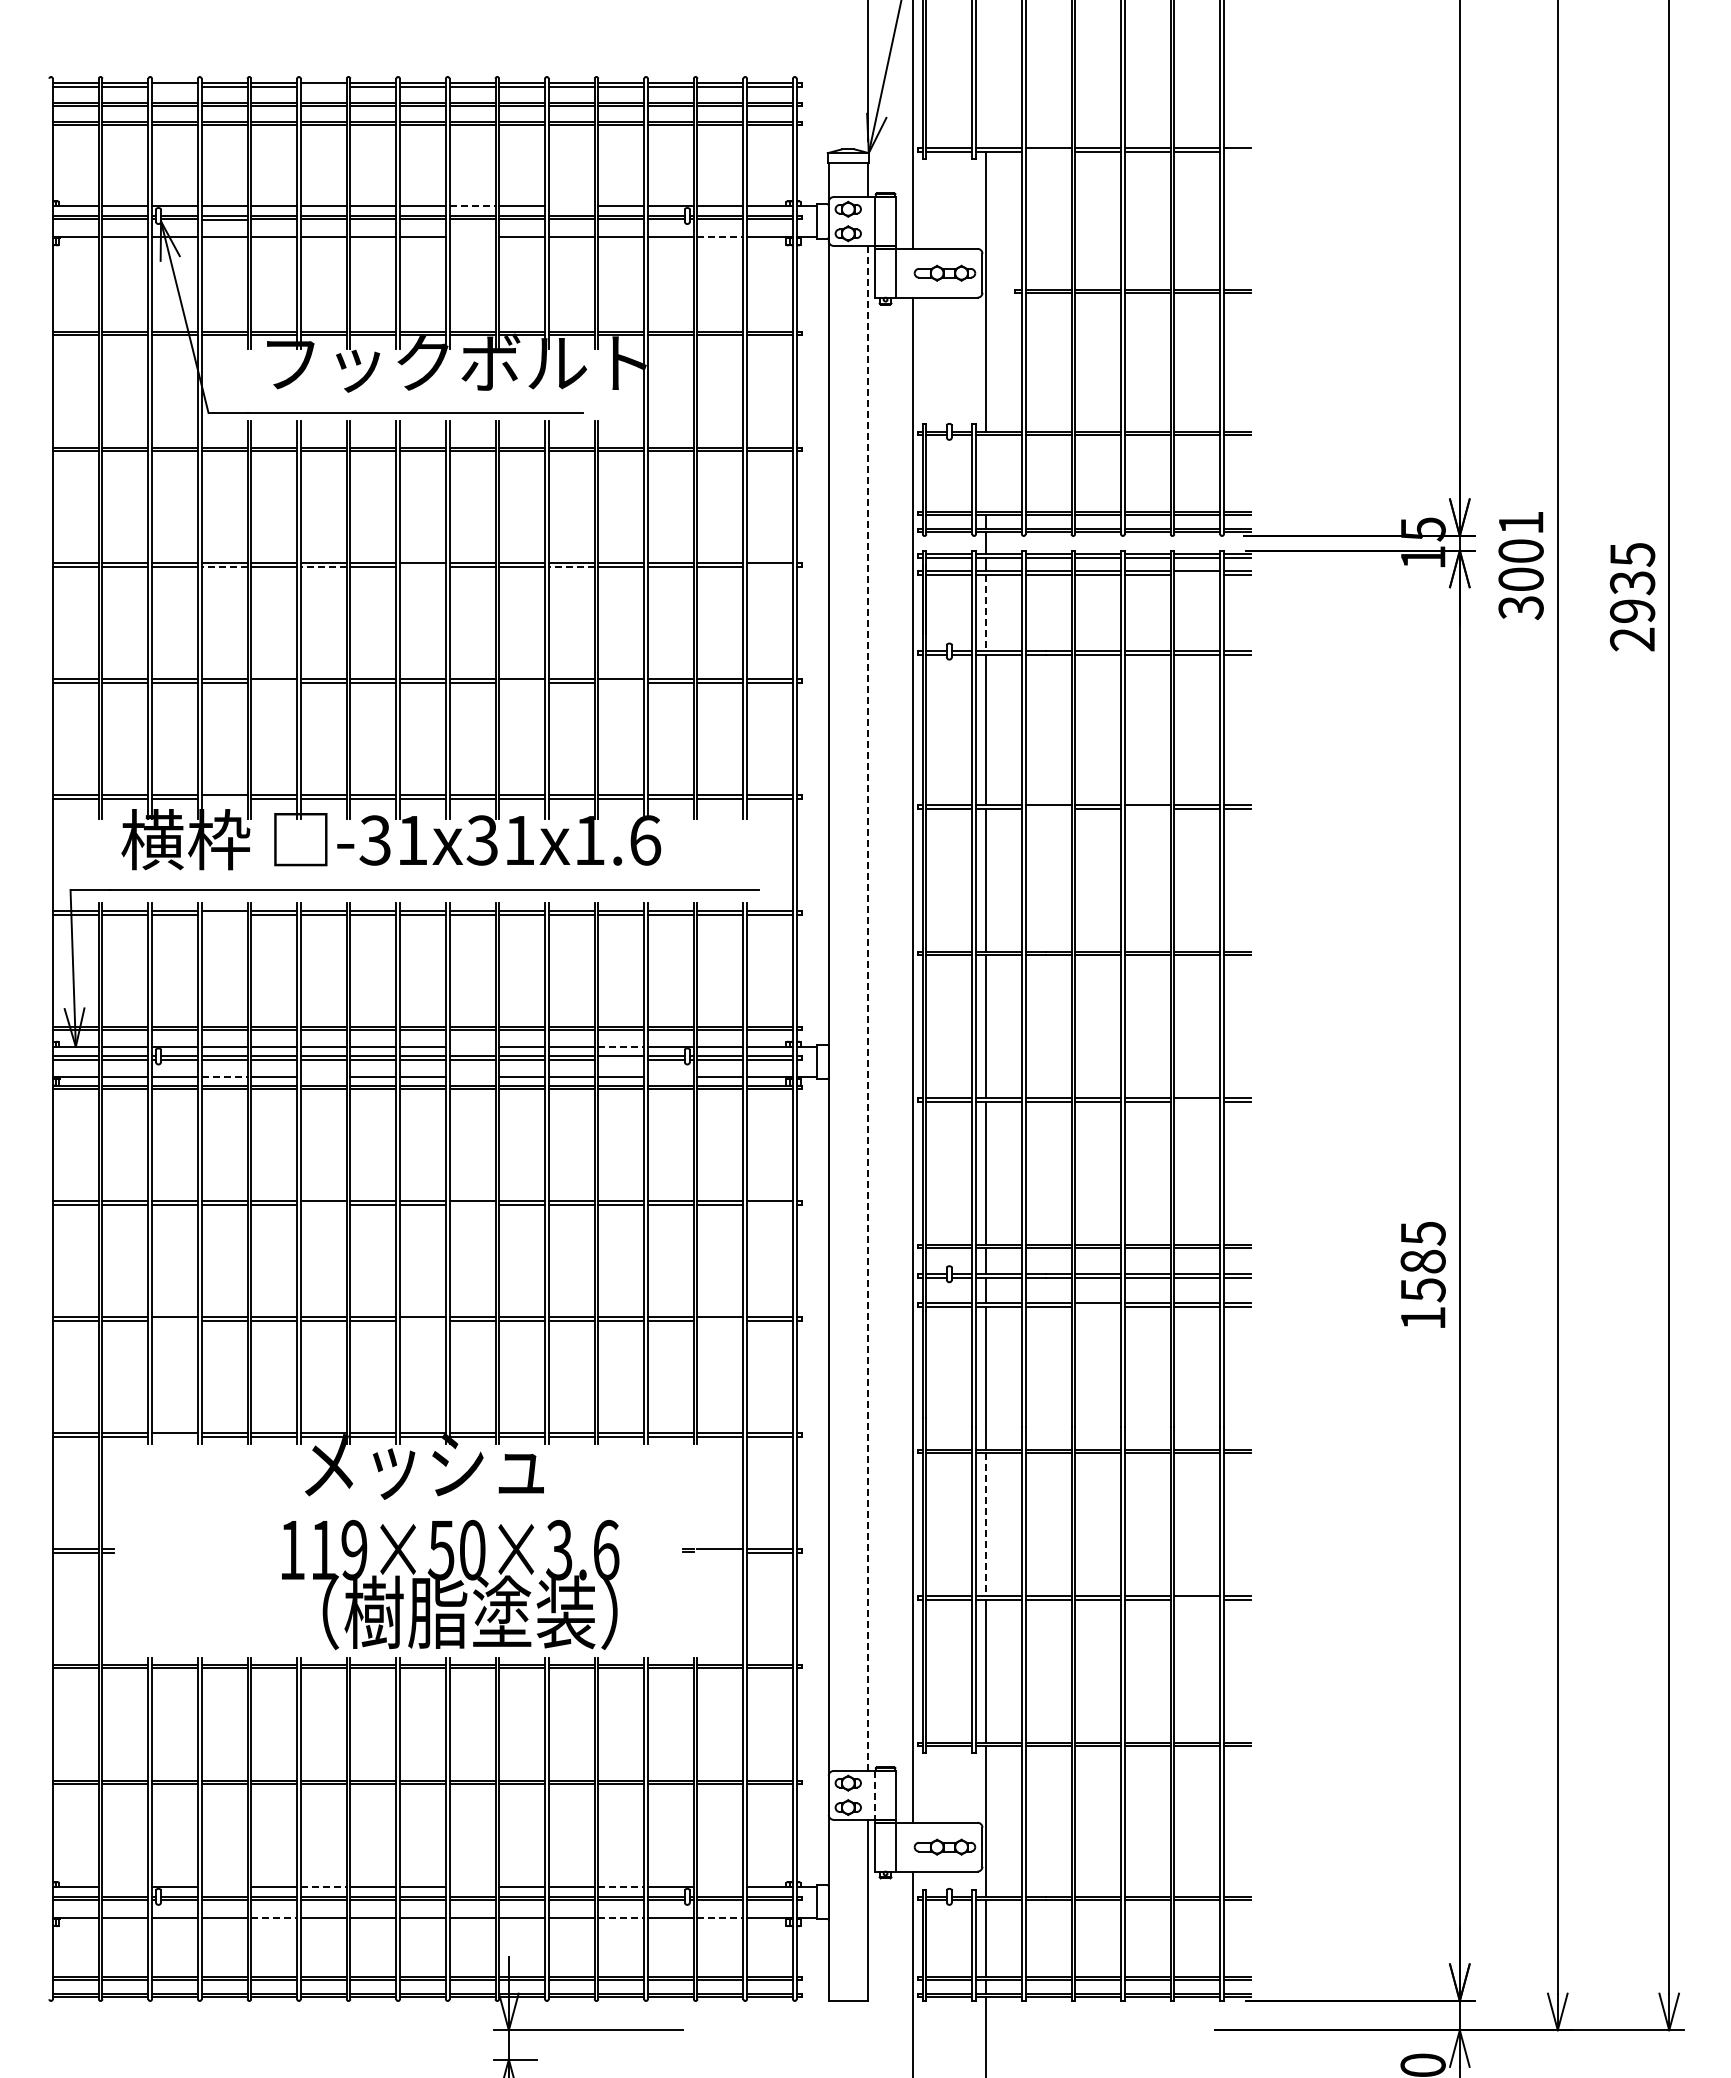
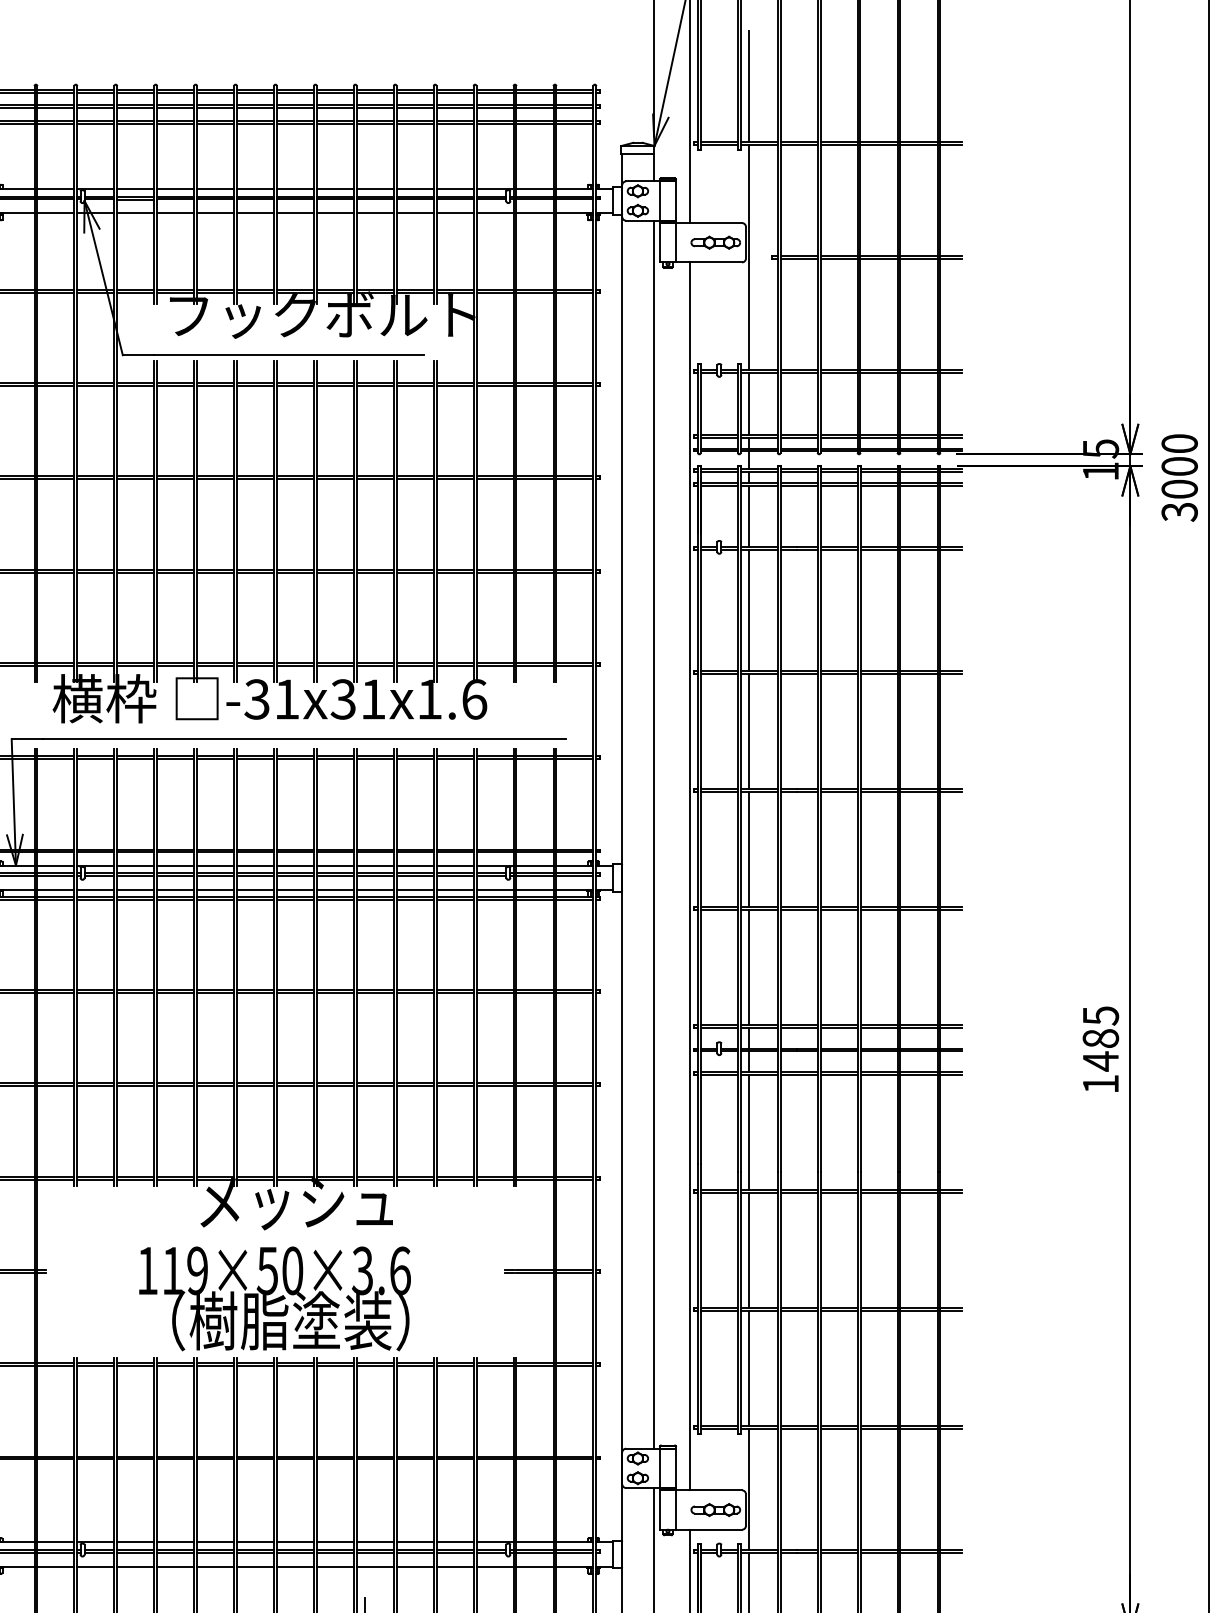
line: (986, 79) -> (749, 86), added
line: (174, 86) -> (95, 92), added
line: (323, 86) -> (215, 92), added
line: (1048, 151) -> (799, 144), added
line: (1236, 151) -> (950, 144), added
line: (473, 206) -> (336, 188), dashed -> solid
line: (571, 206) -> (415, 188), added
line: (472, 236) -> (335, 213), added
line: (720, 236) -> (535, 213), dashed -> solid
line: (986, 473) -> (749, 403), added
text: (1520, 522) -> (1179, 443), 3001 -> 3000
line: (224, 567) -> (135, 479), dashed -> solid
line: (323, 567) -> (215, 479), dashed -> solid
line: (422, 567) -> (295, 479), added
line: (571, 567) -> (415, 479), dashed -> solid
line: (770, 567) -> (575, 479), added
line: (1197, 574) -> (919, 485), added
line: (986, 613) -> (749, 516), dashed -> solid
line: (274, 682) -> (175, 572), added
line: (522, 682) -> (375, 572), added
line: (621, 682) -> (455, 572), added
line: (224, 798) -> (135, 665), added
line: (1048, 808) -> (799, 673), added
line: (1147, 808) -> (878, 673), added
line: (224, 914) -> (135, 759), added
line: (867, 1008) -> (653, 834), dashed -> solid
line: (472, 1046) -> (335, 865), added
line: (621, 1046) -> (455, 865), dashed -> solid
line: (621, 1059) -> (455, 875), added
line: (225, 1077) -> (136, 890), dashed -> solid
line: (323, 1077) -> (215, 890), added
line: (472, 1077) -> (335, 890), added
line: (670, 1077) -> (494, 890), added
line: (1197, 1101) -> (919, 909), added
line: (323, 1204) -> (215, 992), added
line: (472, 1204) -> (335, 992), added
line: (770, 1204) -> (575, 992), added
text: (1423, 1289) -> (1101, 1060), 1585 -> 1485
line: (1098, 1306) -> (839, 1074), added
line: (174, 1320) -> (95, 1085), added
line: (422, 1320) -> (295, 1085), added
line: (720, 1320) -> (535, 1085), added
line: (174, 1436) -> (95, 1179), added
line: (986, 1525) -> (749, 1251), dashed -> solid
line: (720, 1552) -> (535, 1272), added
text: (450, 1585) -> (274, 1299), moved
line: (1197, 1599) -> (919, 1310), added
line: (875, 1795) -> (659, 1468), dashed -> solid
line: (125, 1887) -> (55, 1542), added
line: (224, 1887) -> (135, 1542), added
line: (324, 1887) -> (216, 1542), dashed -> solid
line: (472, 1887) -> (335, 1542), added
line: (621, 1887) -> (455, 1542), dashed -> solid
line: (720, 1887) -> (535, 1542), added
line: (274, 1917) -> (175, 1566), dashed -> solid
line: (621, 1917) -> (455, 1566), dashed -> solid
line: (720, 1917) -> (535, 1566), dashed -> solid

